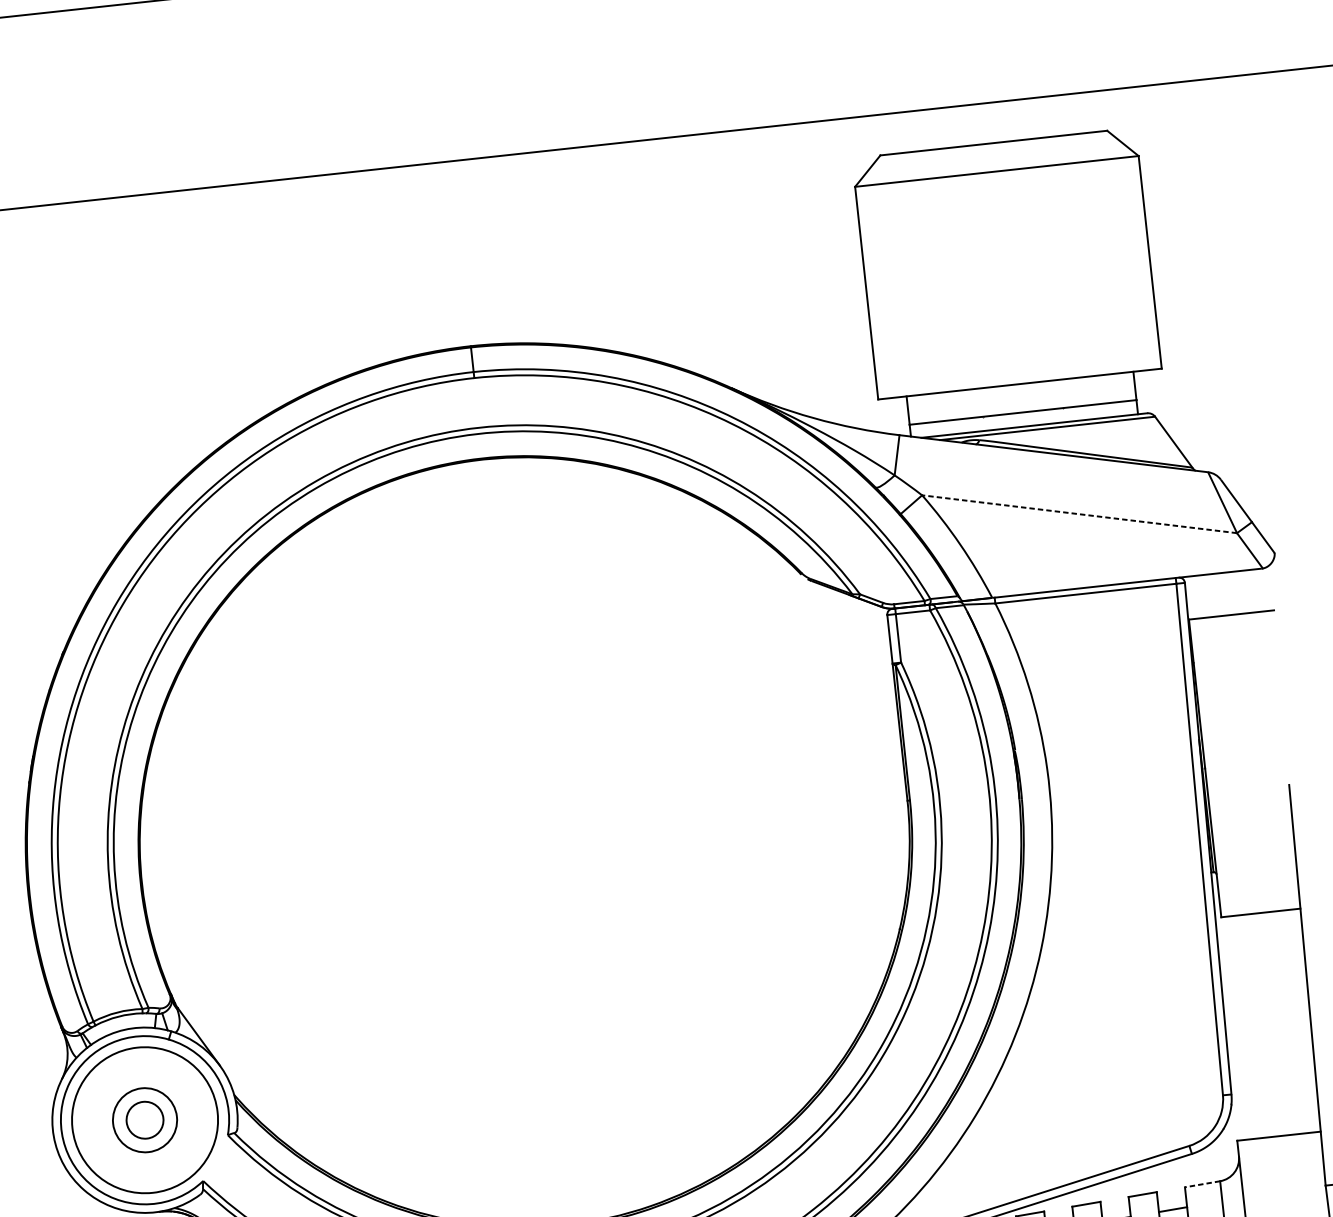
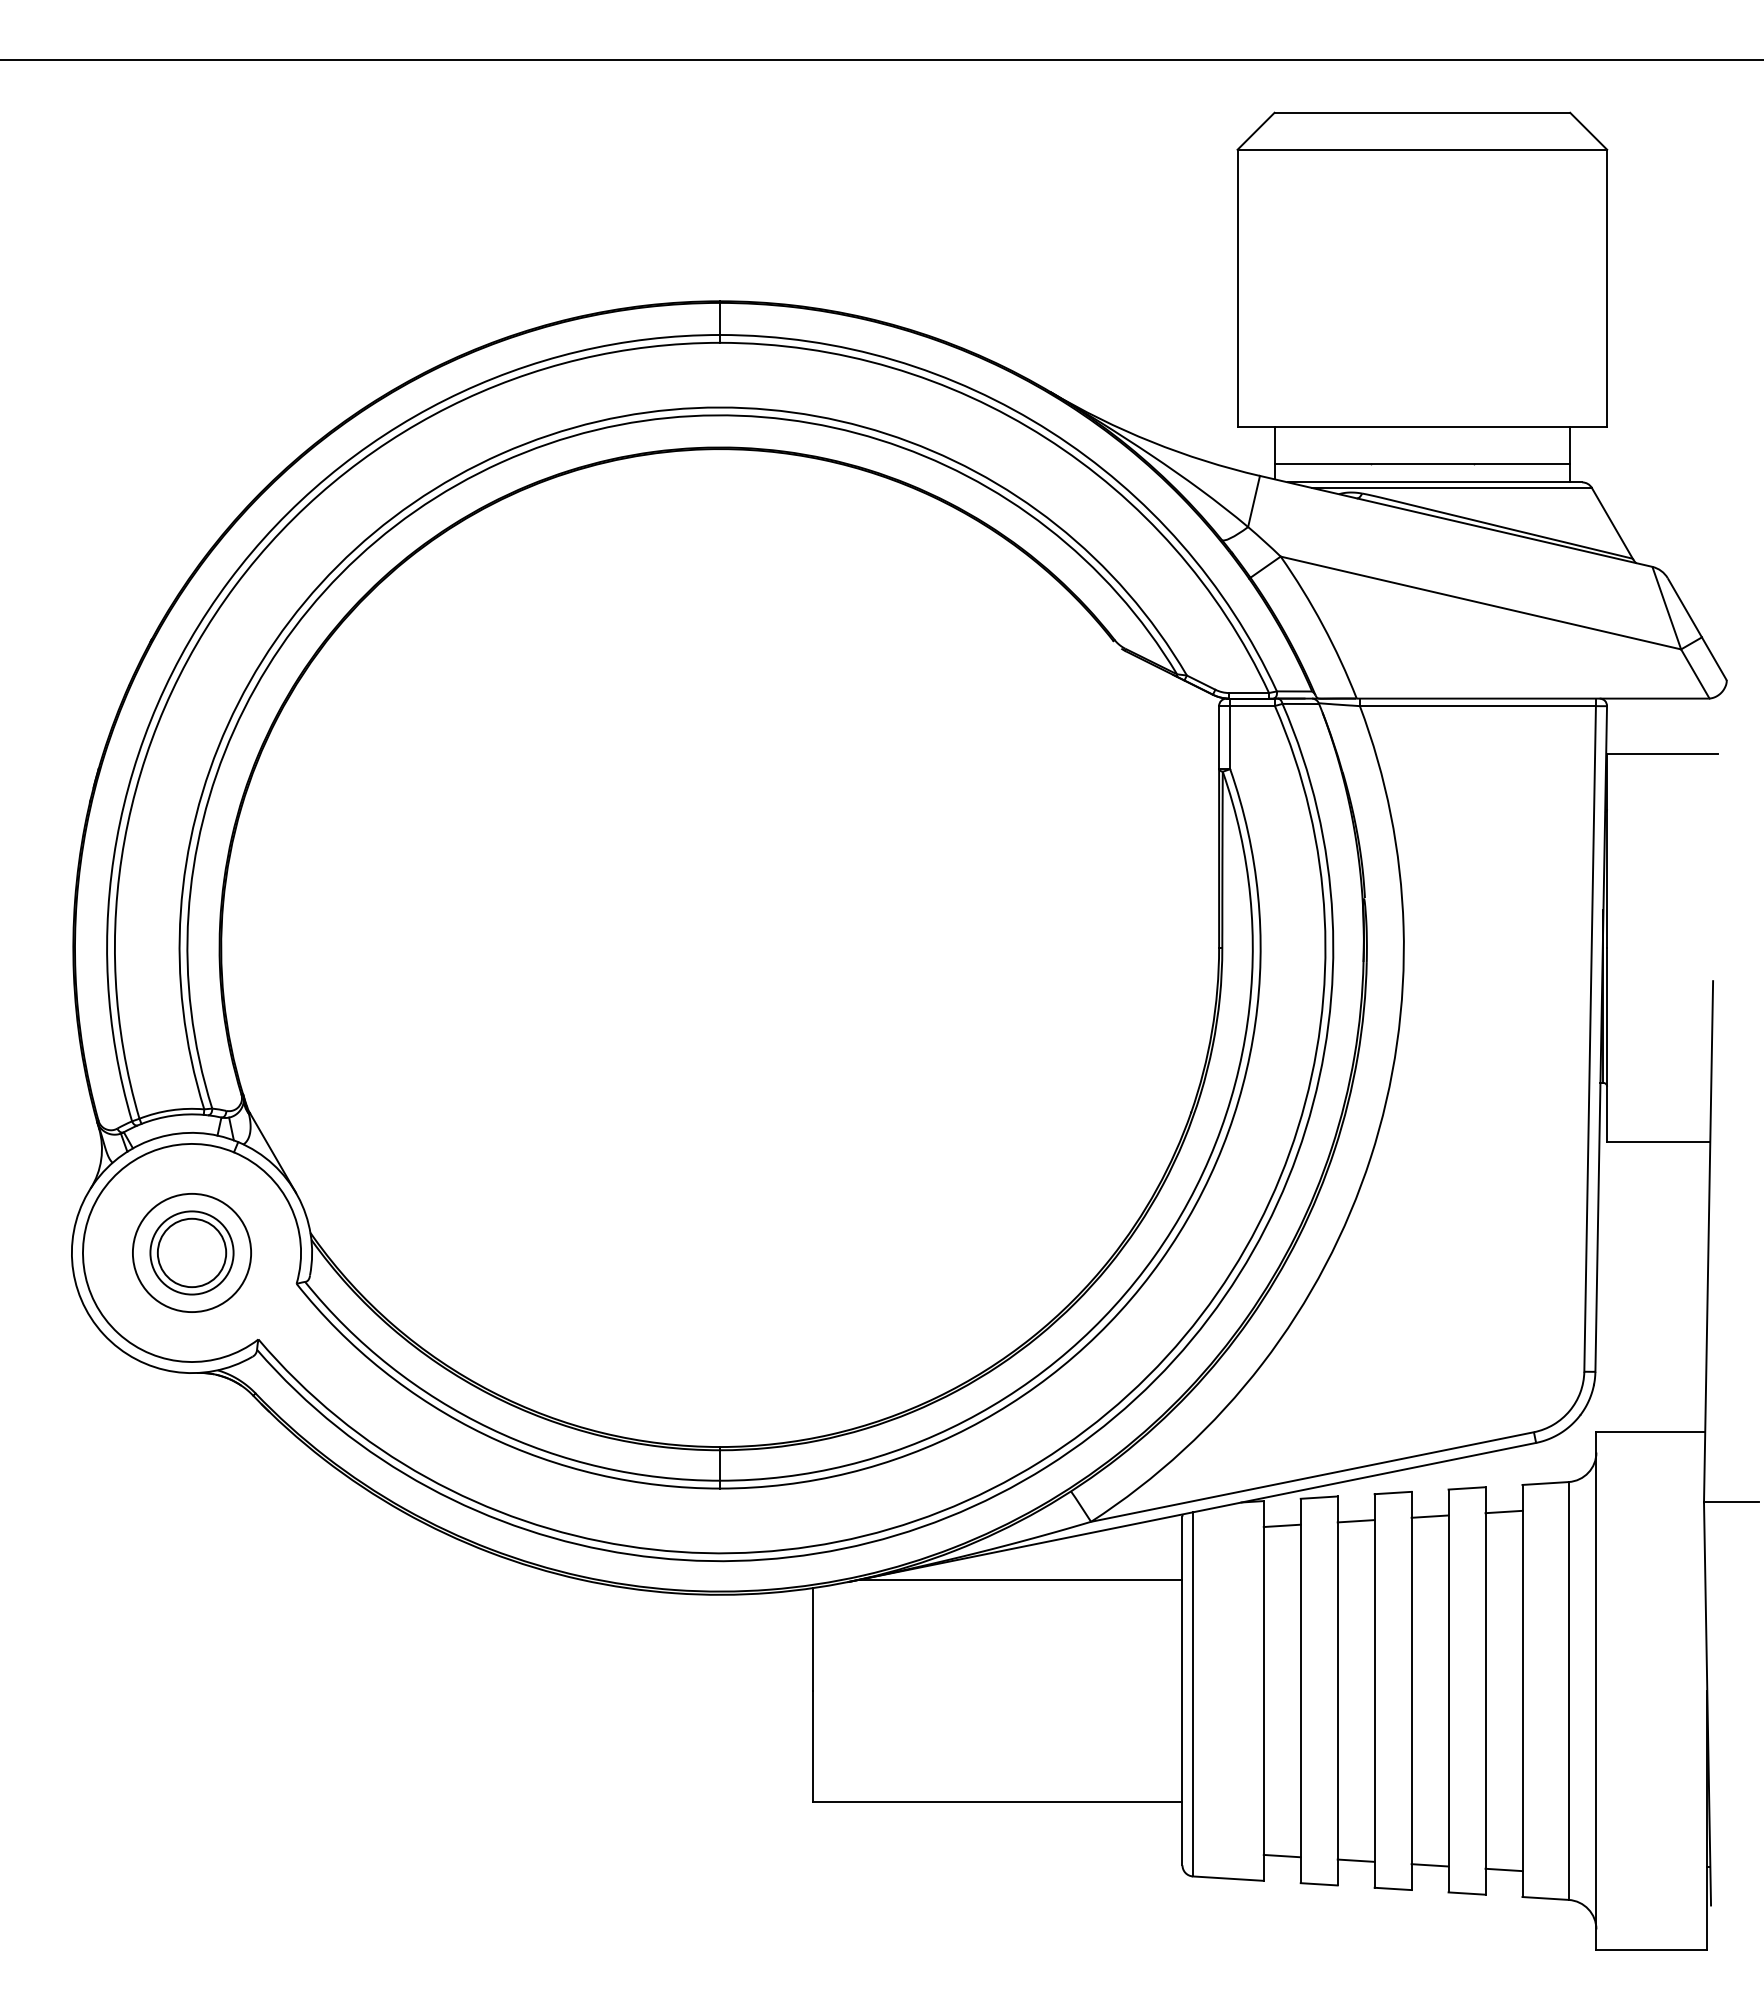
line: (1079, 514) -> (1480, 603), dashed -> solid
circle: (144, 1119) -> (191, 1252), size x0.62
circle: (144, 1119) -> (191, 1252), size x1.43
line: (1202, 1184) -> (1545, 1483), dashed -> solid

